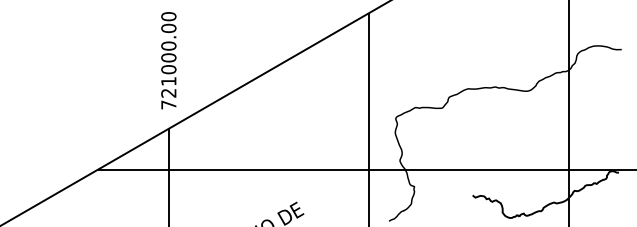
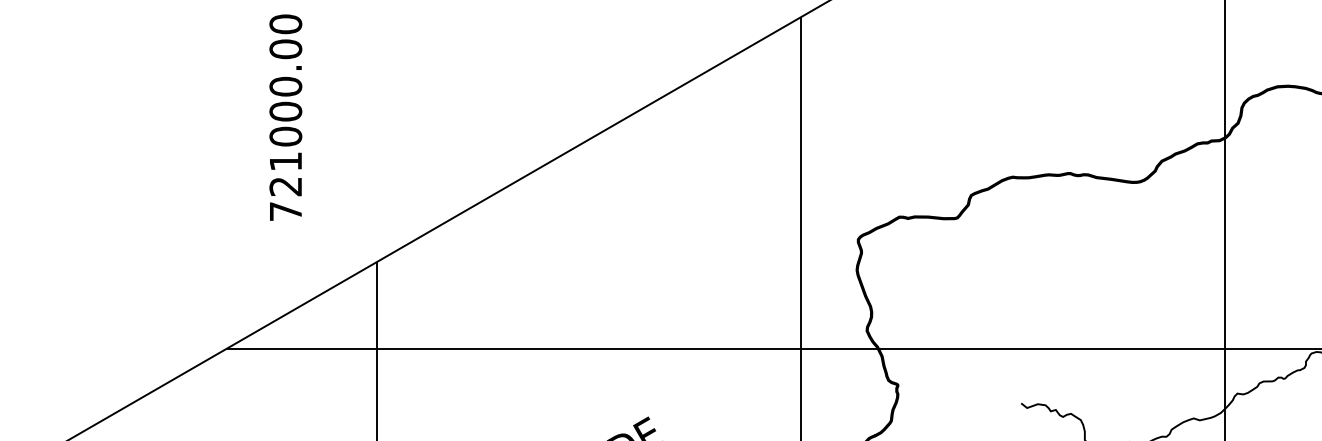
text: (168, 60) -> (285, 117), moved

